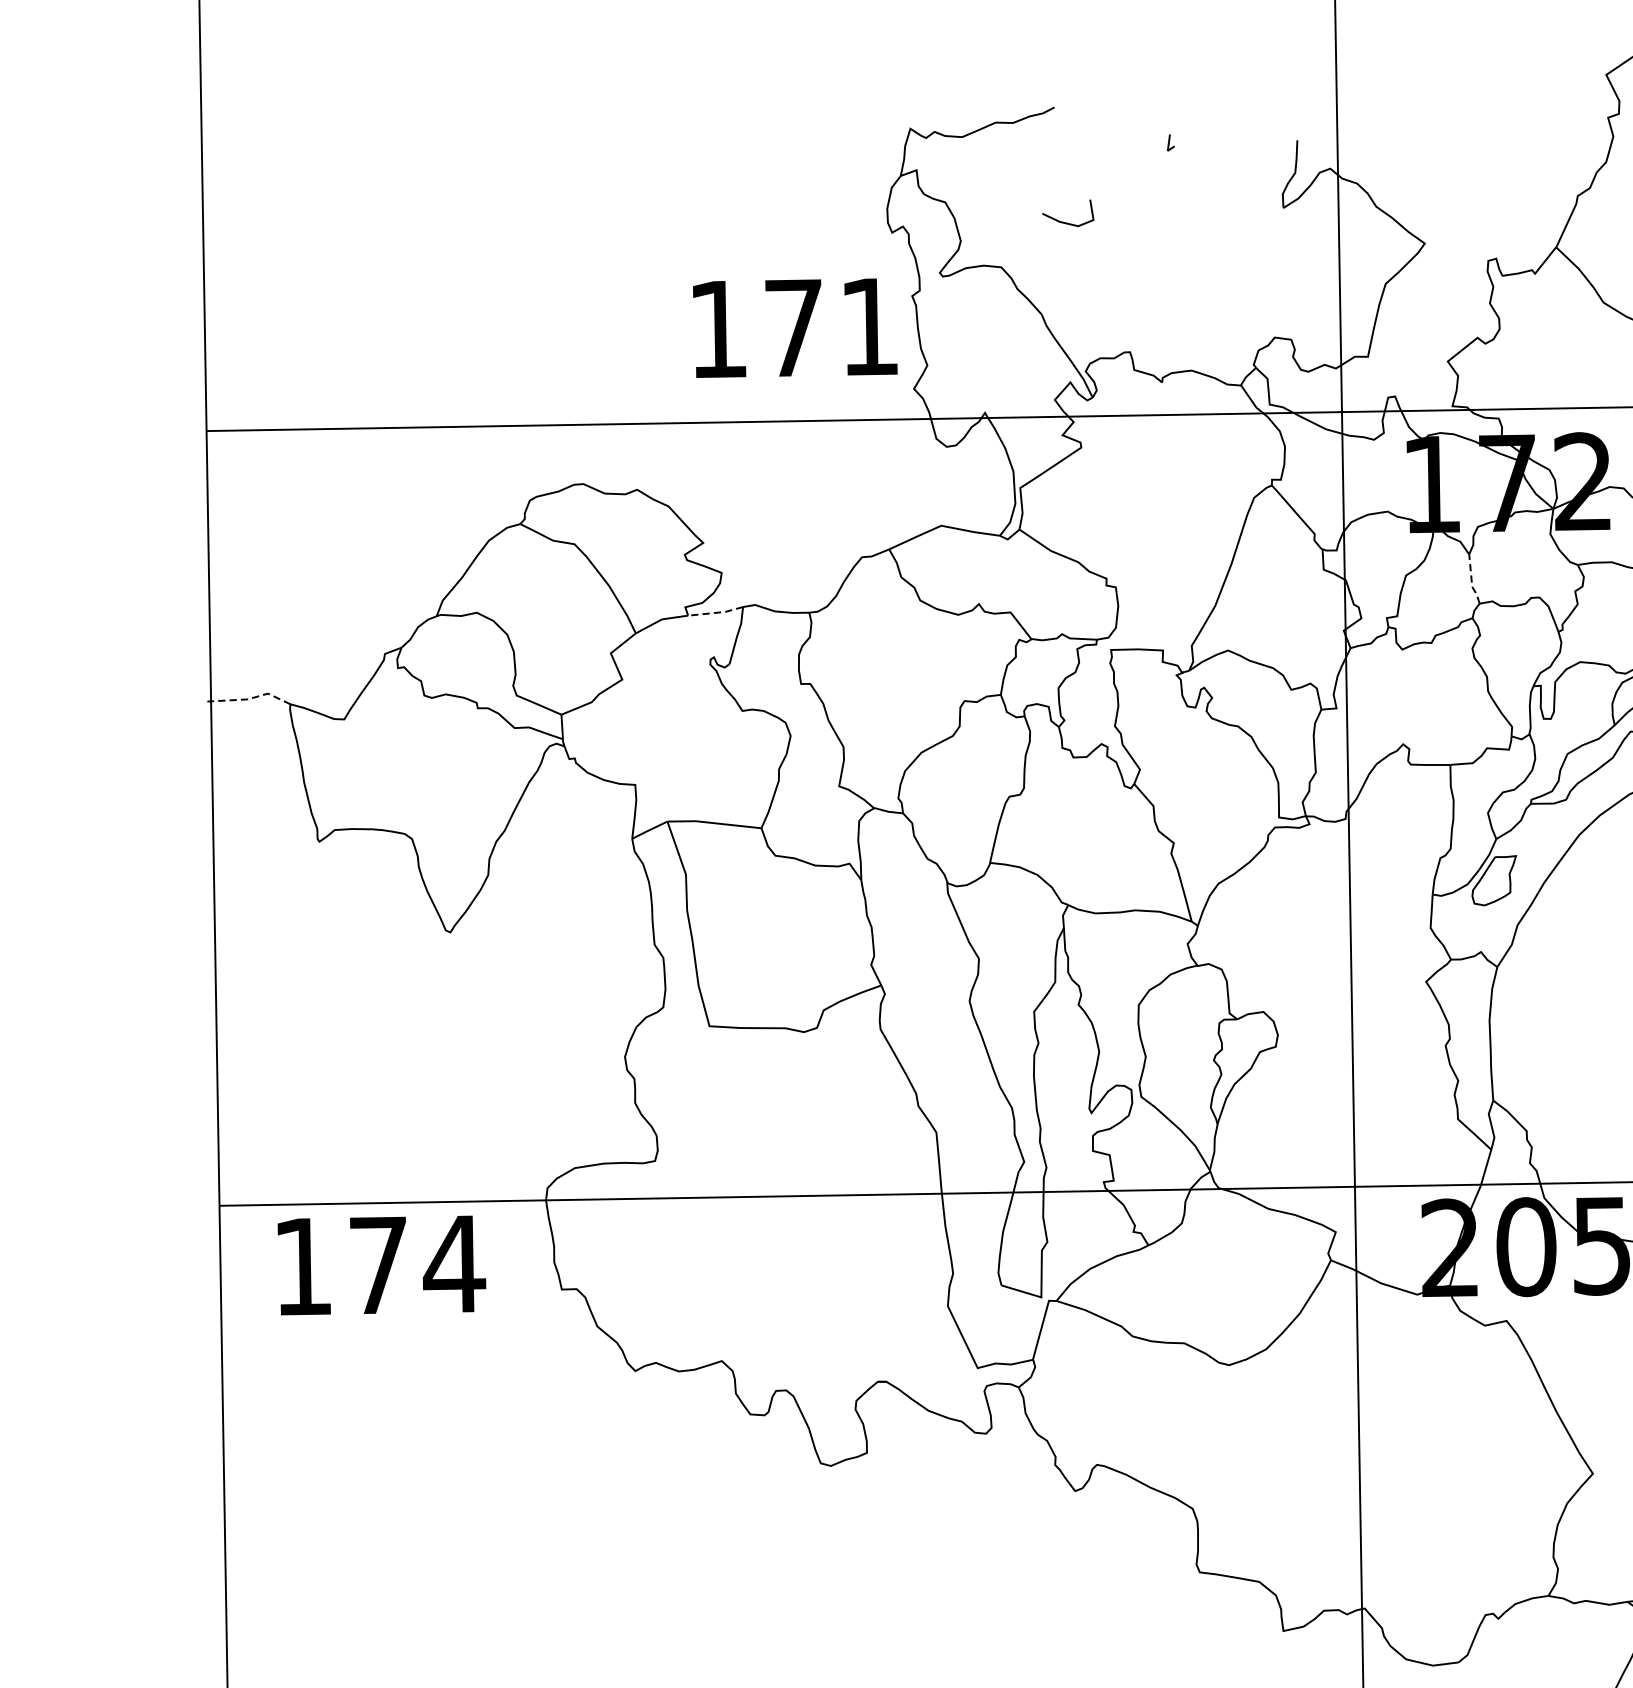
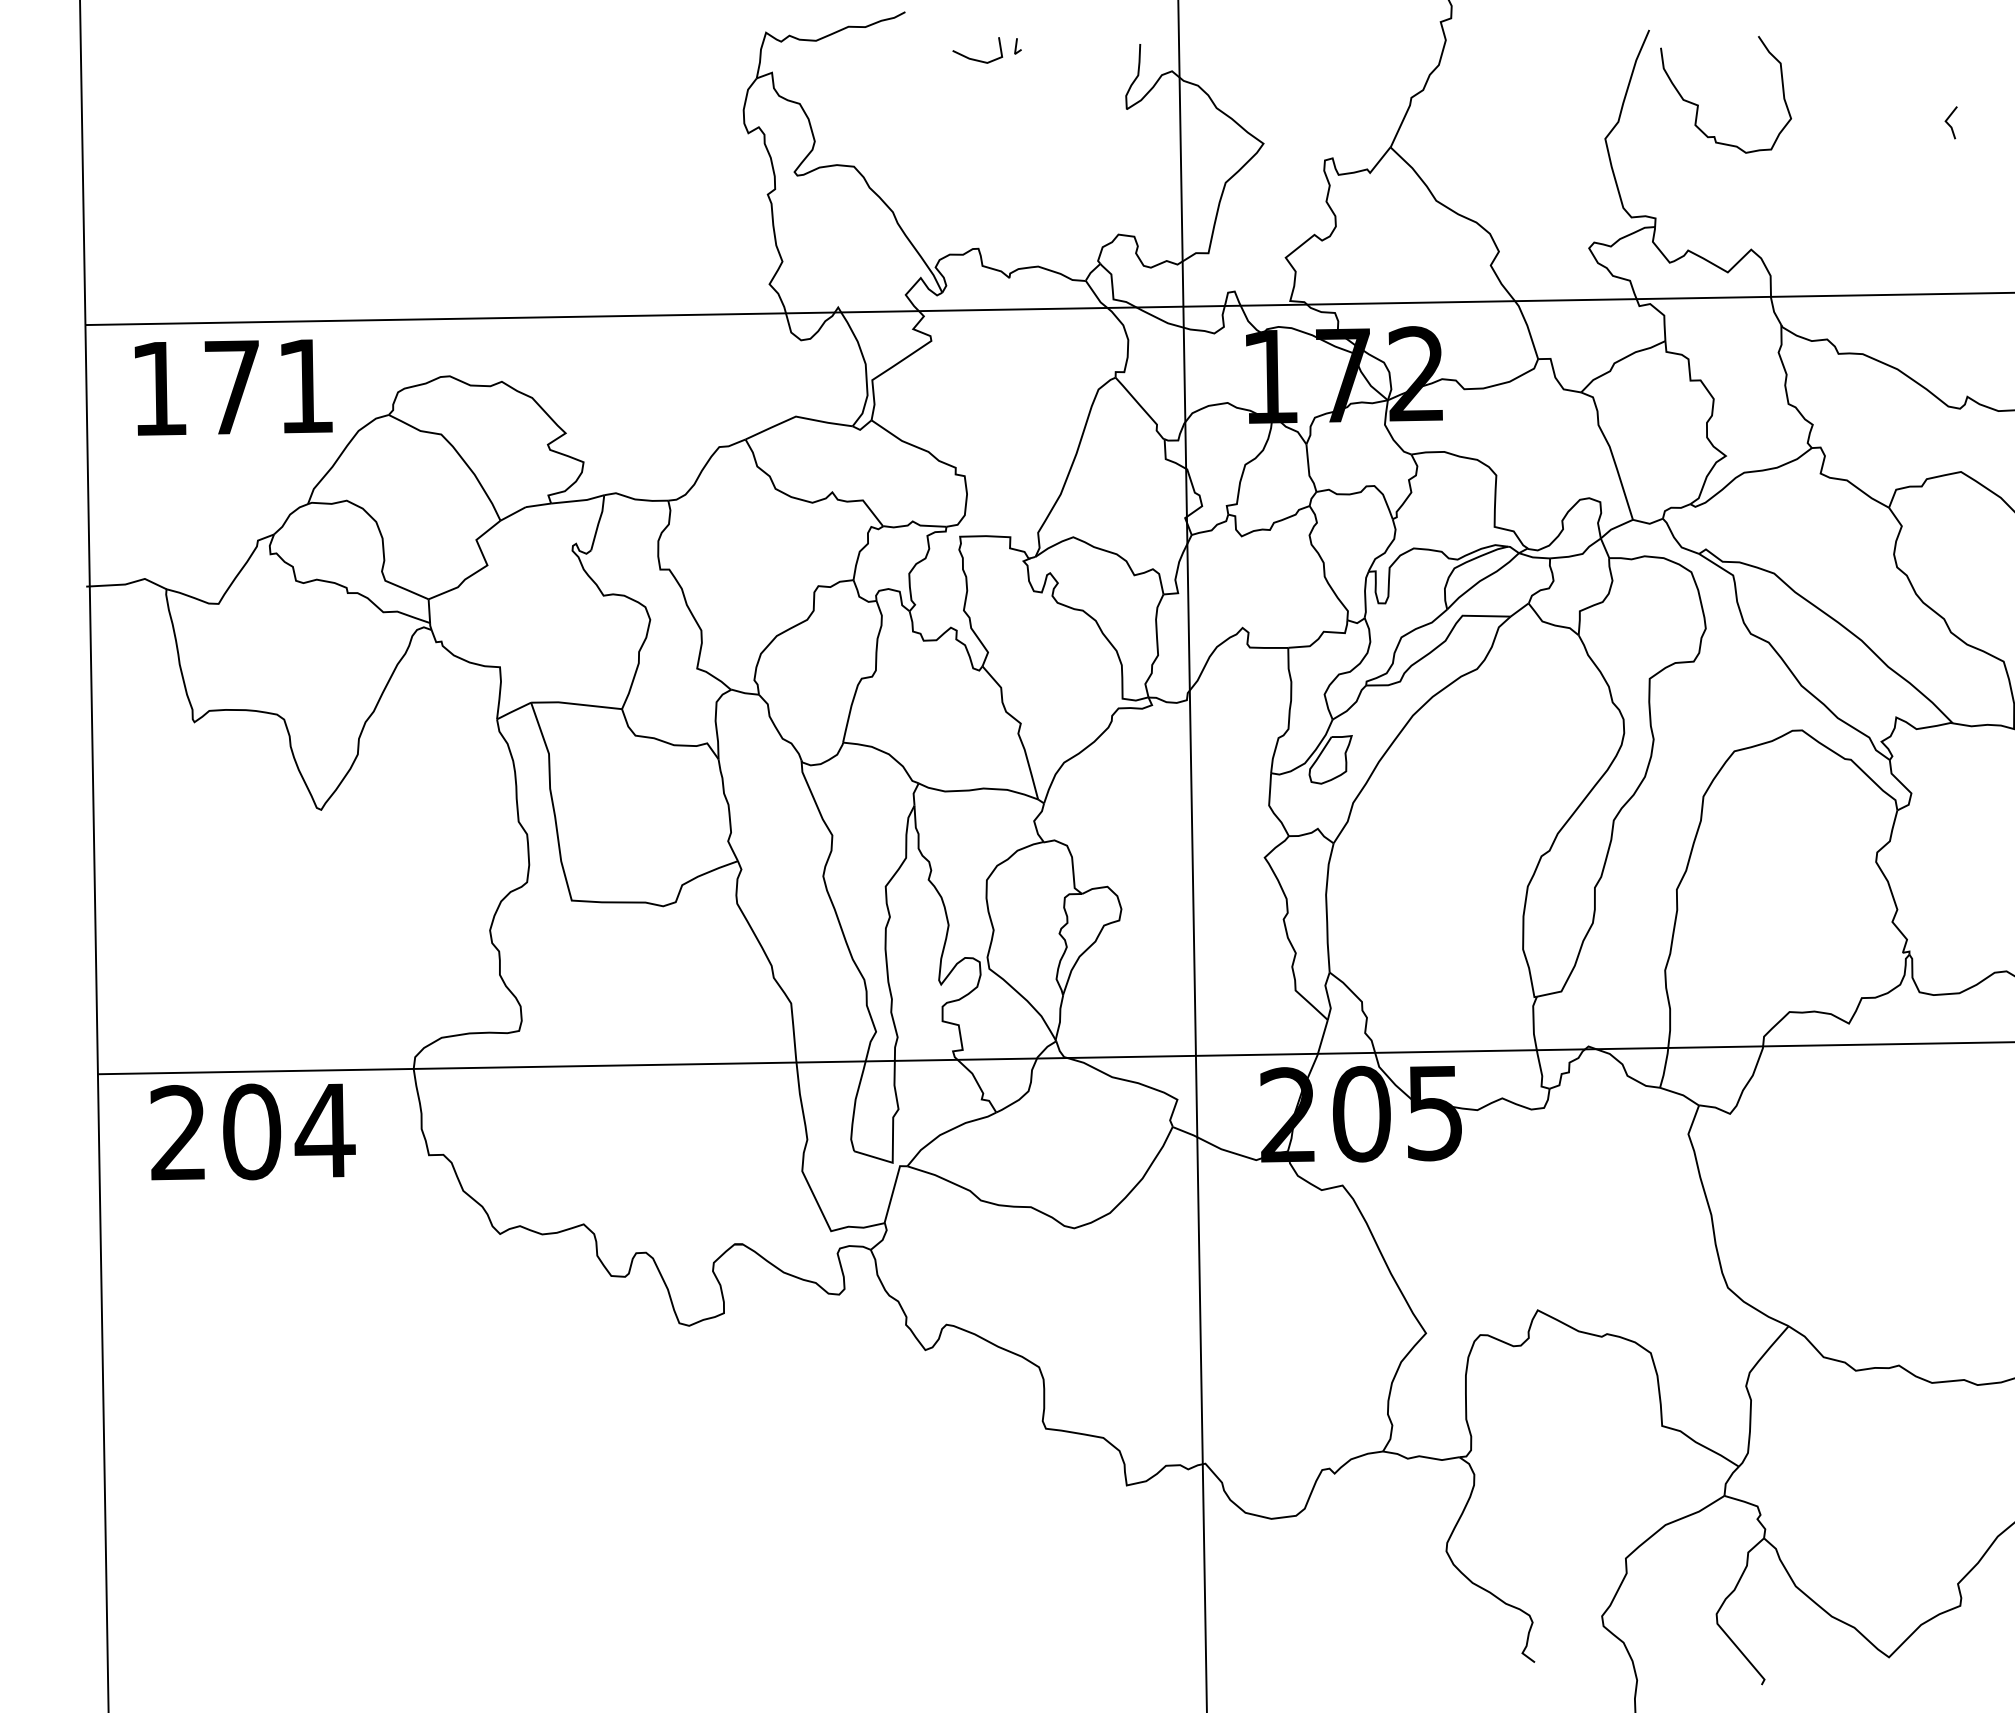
line: (1063, 221) -> (973, 58), moved
text: (795, 328) -> (233, 387), moved
line: (1471, 580) -> (1308, 469), dashed -> solid
line: (716, 612) -> (578, 500), dashed -> solid
line: (250, 698) -> (127, 583), dashed -> solid
text: (341, 1265) -> (215, 1131), 174 -> 204

